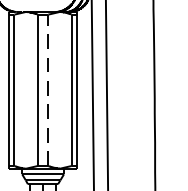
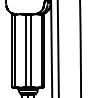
line: (47, 89) -> (30, 50), dashed -> solid

